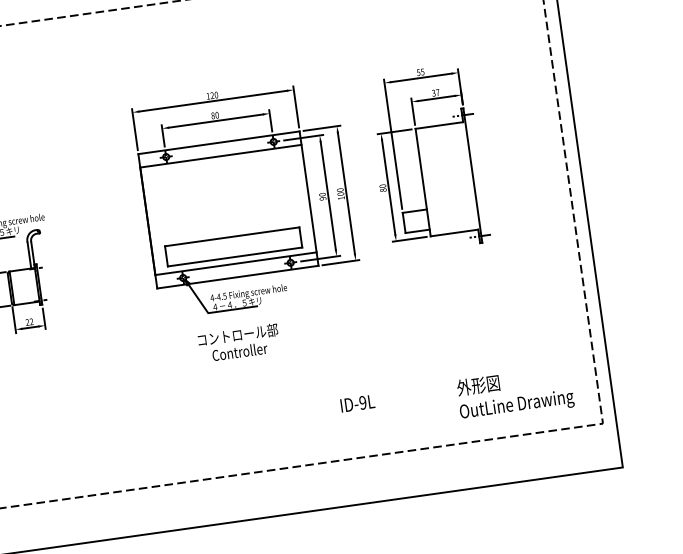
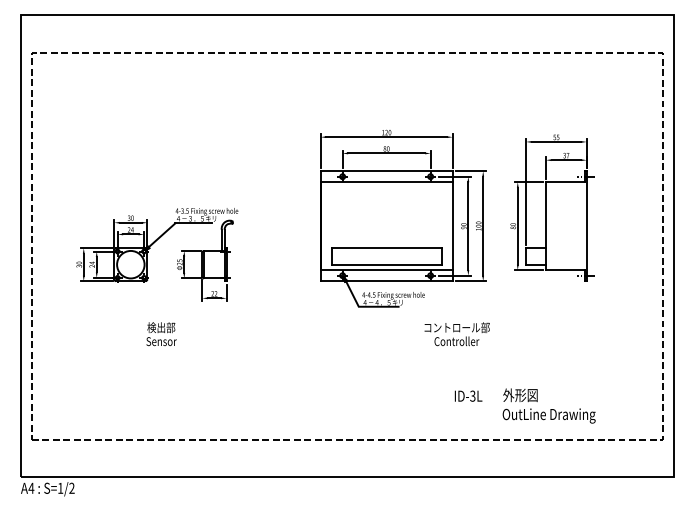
text: (238, 343) -> (456, 334), moved
text: (514, 393) -> (548, 405), moved
text: (362, 403) -> (472, 396), ID-9L -> ID-3L

